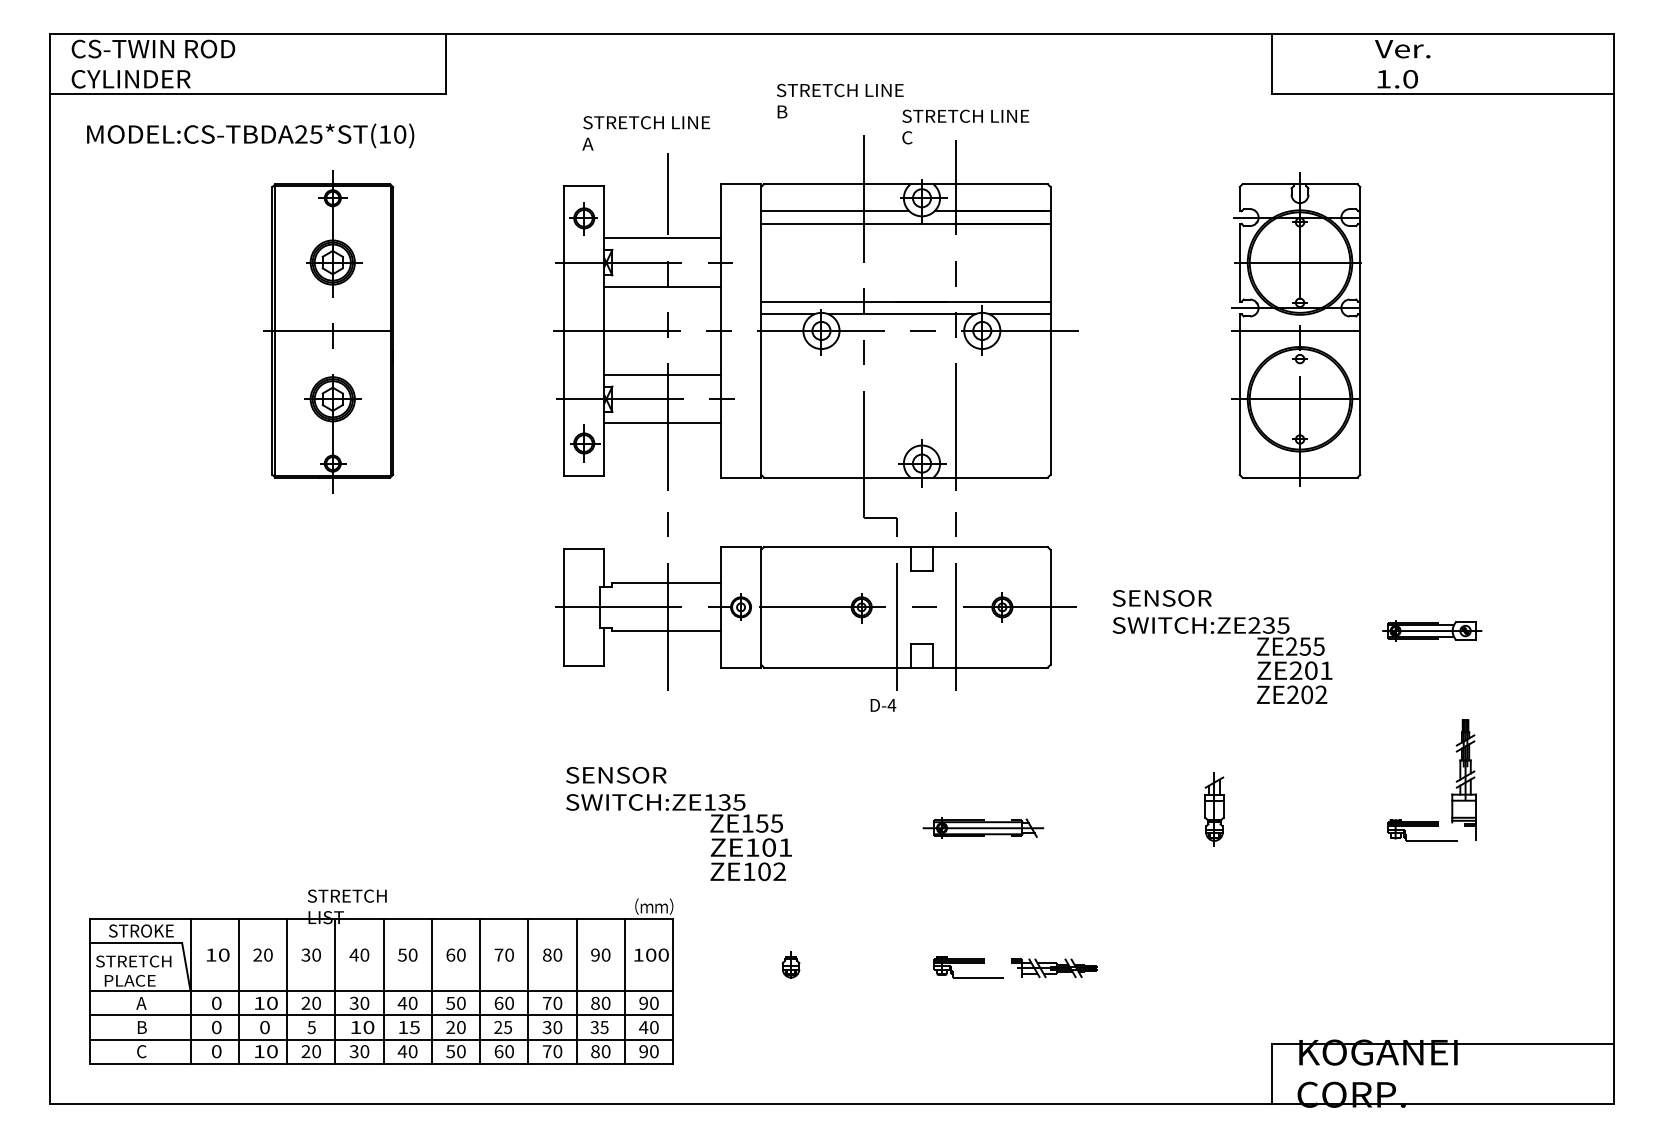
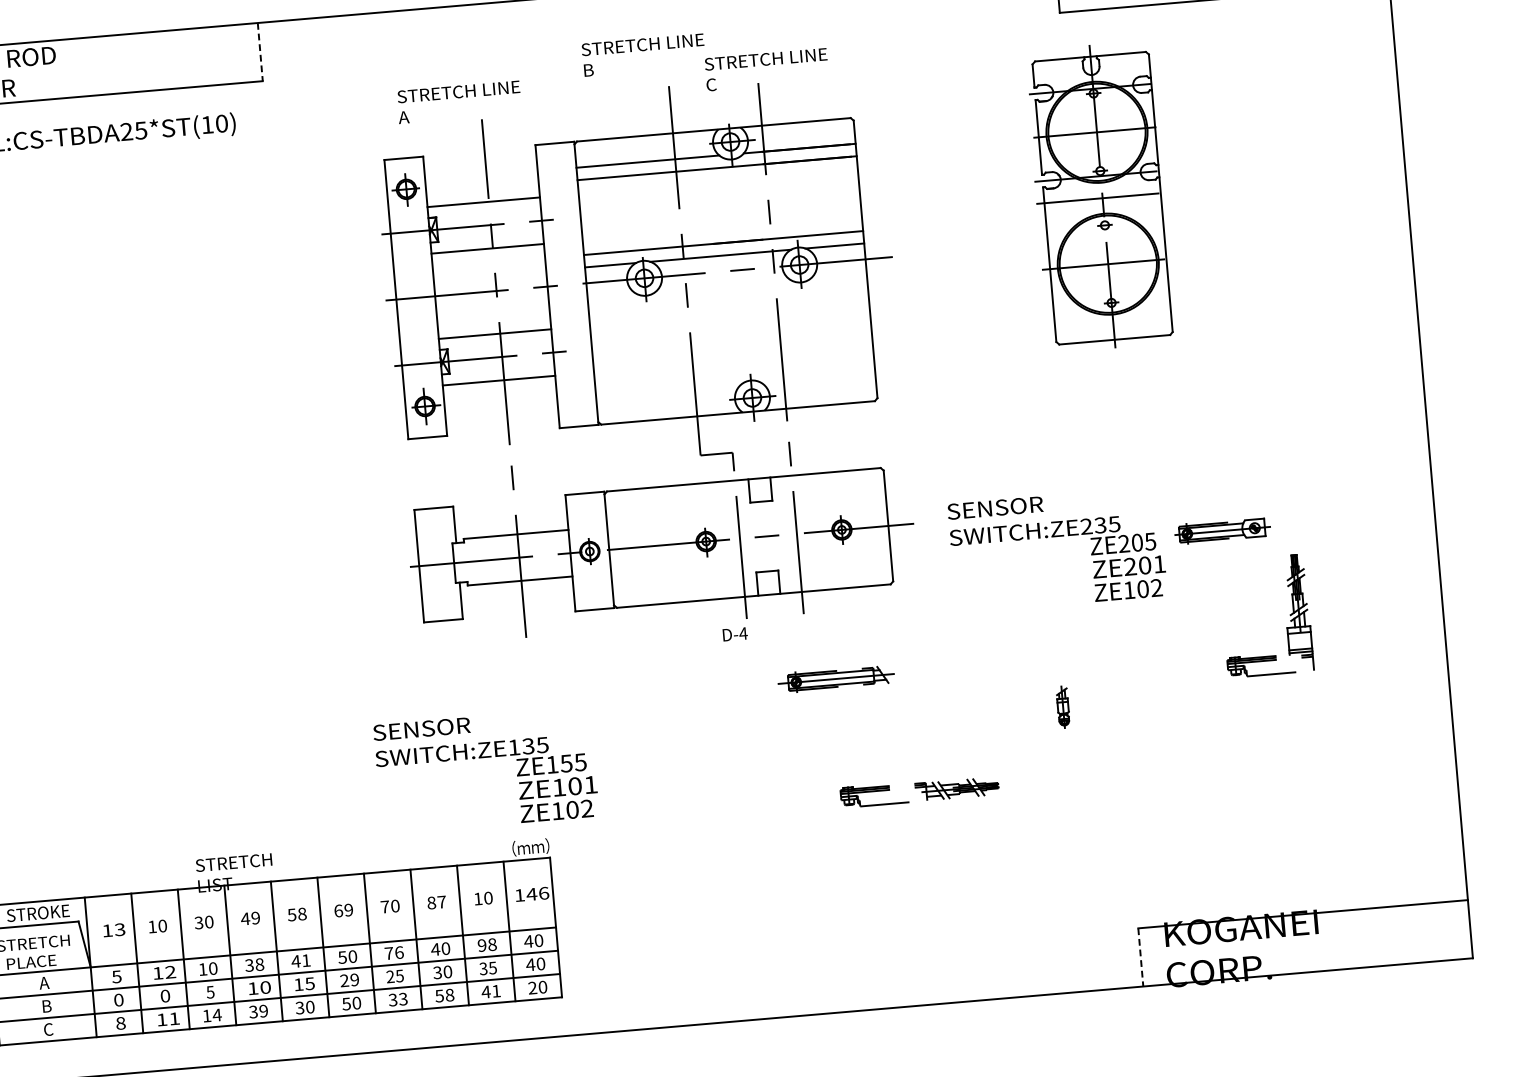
line: (445, 64) -> (259, 52), solid -> dashed
part: (1296, 329) -> (1099, 197), moved
part: (328, 331) -> (169, 319), removed
part: (1432, 630) -> (1222, 530), moved
text: (1305, 646) -> (1137, 542), ZE255 -> ZE205
text: (1292, 694) -> (1128, 590), ZE202 -> ZE102
part: (1451, 793) -> (1286, 627), moved
part: (1214, 809) -> (1063, 707), size x0.6
text: (678, 824) -> (485, 771), moved
part: (983, 827) -> (836, 678), moved
text: (223, 954) -> (119, 929), 10 -> 13
text: (257, 954) -> (152, 926), 20 -> 10
text: (364, 954) -> (255, 917), 40 -> 49
text: (461, 954) -> (348, 909), 60 -> 69
text: (557, 954) -> (441, 901), 80 -> 87
text: (595, 954) -> (478, 898), 90 -> 10
text: (656, 954) -> (537, 893), 100 -> 146
text: (412, 955) -> (301, 914), 50 -> 58
part: (790, 964) -> (667, 891), removed
part: (1015, 967) -> (919, 791), moved
text: (216, 1002) -> (116, 976), 0 -> 5
text: (272, 1002) -> (170, 971), 10 -> 12
text: (305, 1002) -> (202, 968), 20 -> 10
text: (412, 1002) -> (305, 959), 40 -> 41
text: (504, 1002) -> (394, 952), 60 -> 76
text: (600, 1002) -> (486, 944), 80 -> 98
text: (643, 1002) -> (528, 940), 90 -> 40
text: (364, 1003) -> (259, 964), 30 -> 38
text: (546, 1003) -> (434, 949), 70 -> 40
text: (461, 1027) -> (354, 979), 20 -> 29
text: (216, 1051) -> (120, 1023), 0 -> 8
text: (272, 1051) -> (174, 1018), 10 -> 11
text: (311, 1051) -> (212, 1015), 20 -> 14
text: (364, 1051) -> (263, 1011), 30 -> 39
text: (402, 1051) -> (300, 1007), 40 -> 30
text: (503, 1051) -> (397, 999), 60 -> 33
text: (552, 1051) -> (444, 995), 70 -> 58
text: (600, 1051) -> (491, 991), 80 -> 41
text: (643, 1051) -> (532, 987), 90 -> 20
line: (1272, 1074) -> (1141, 958), solid -> dashed

